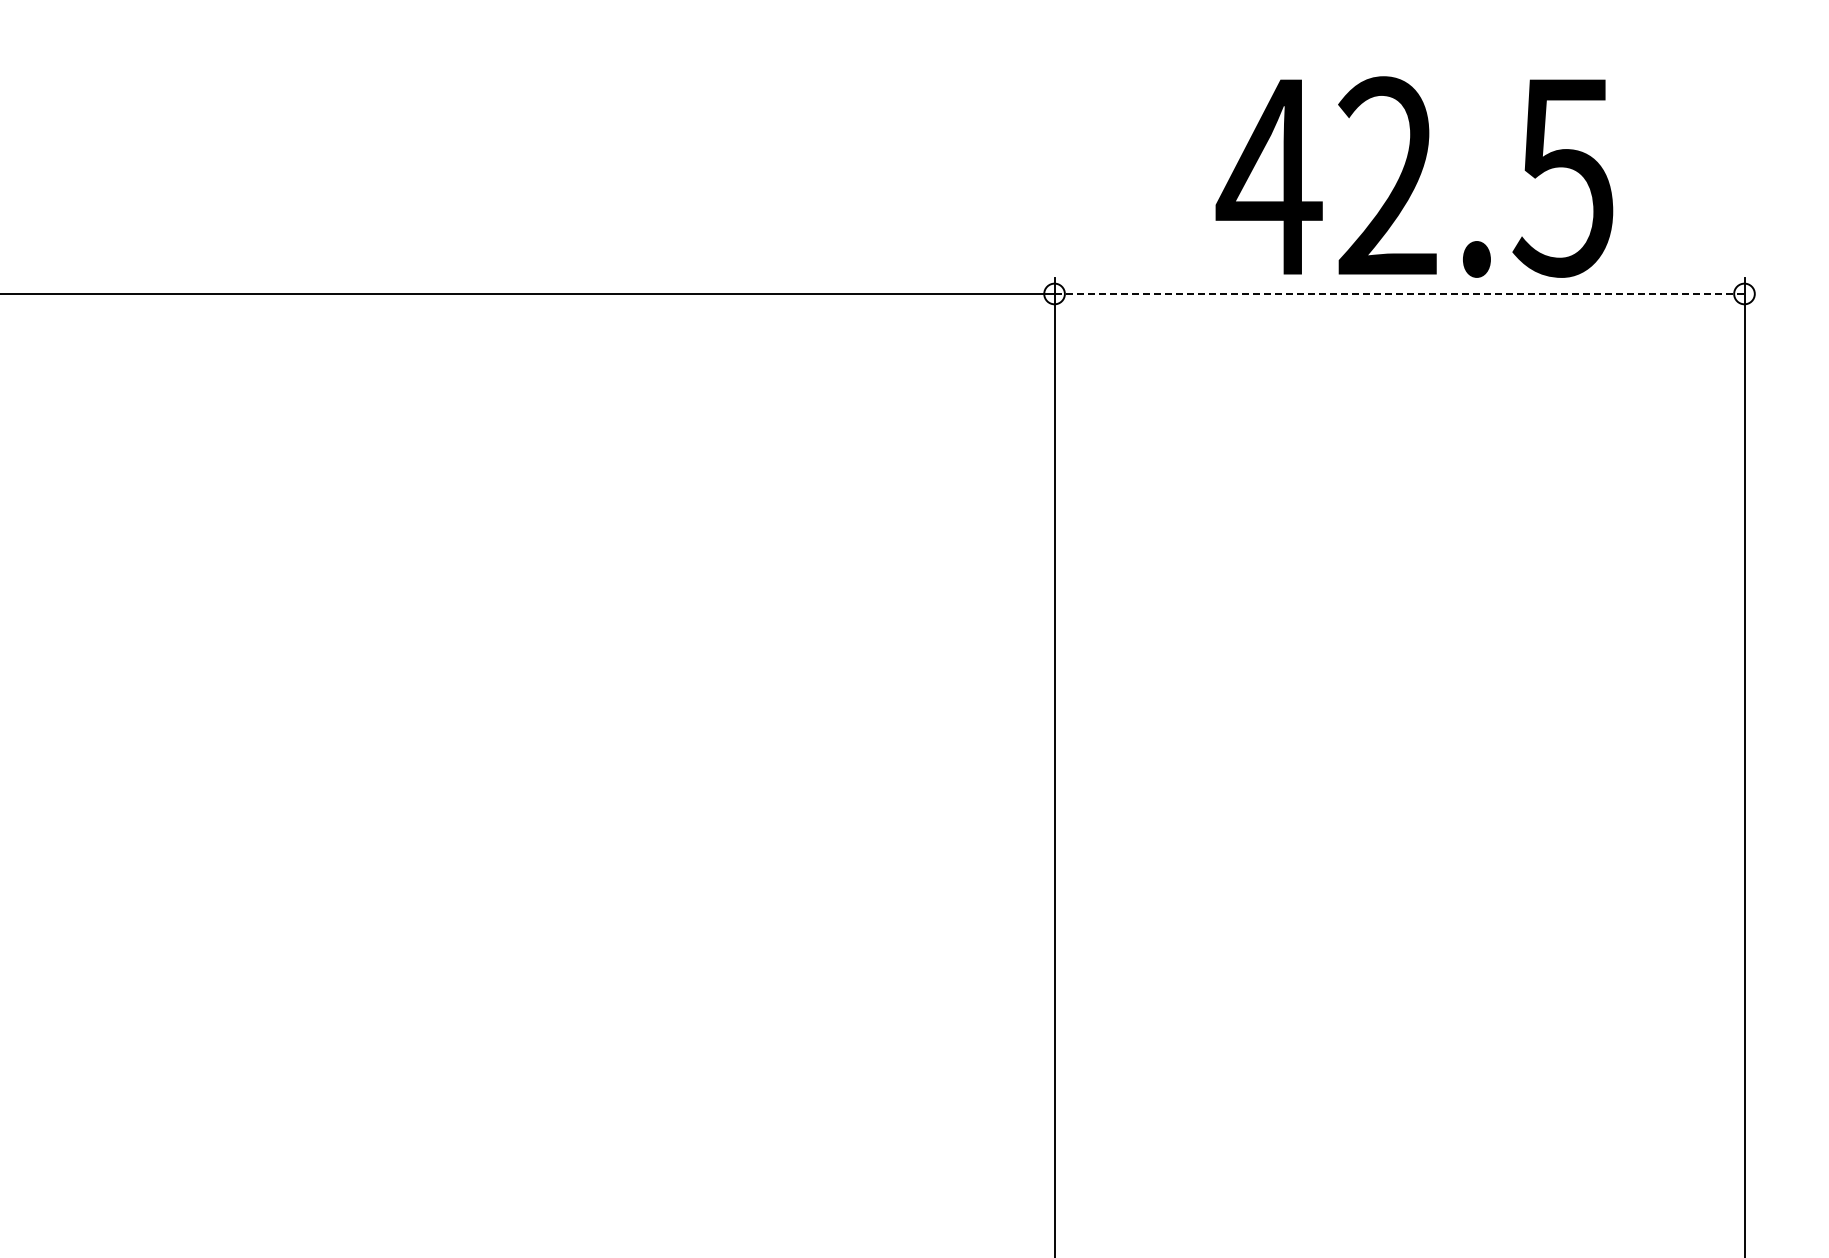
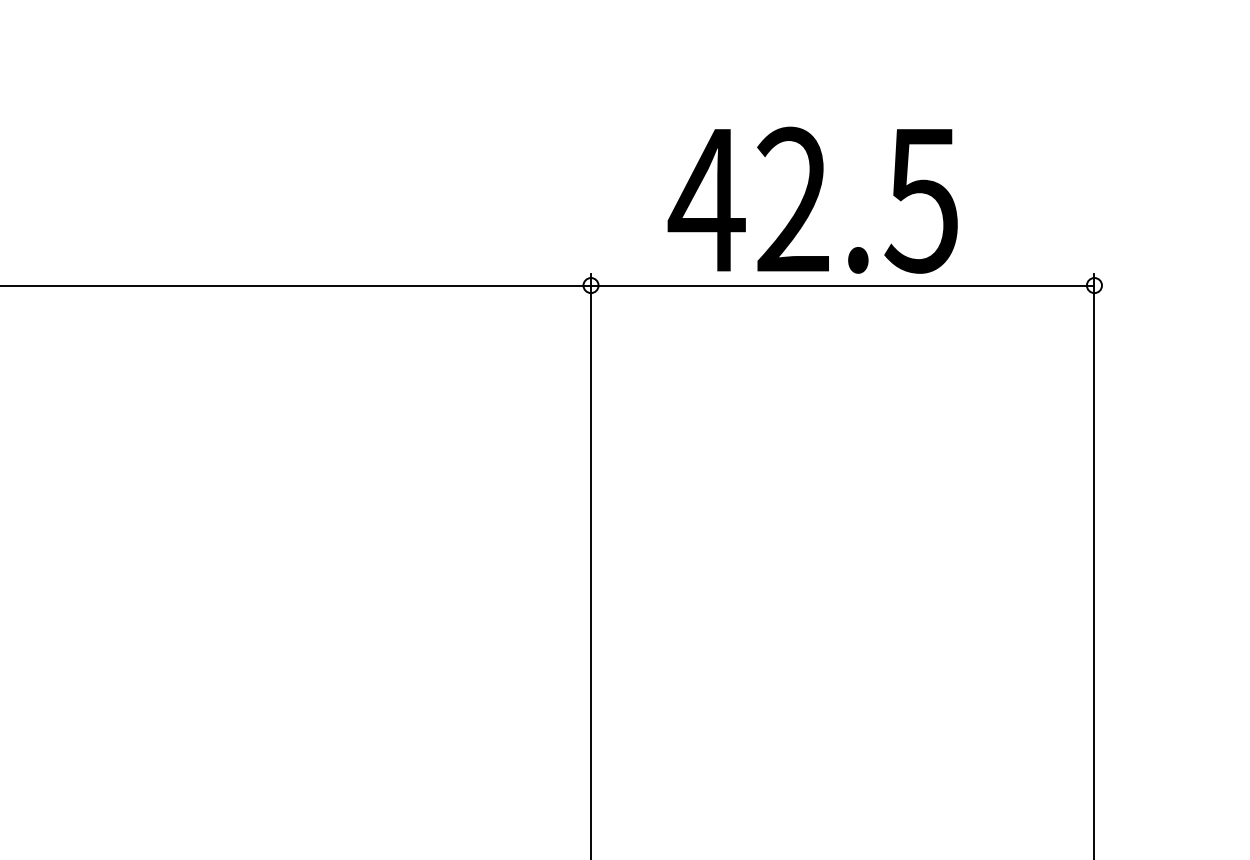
text: (1414, 176) -> (812, 199), moved
line: (1399, 293) -> (842, 285), dashed -> solid

